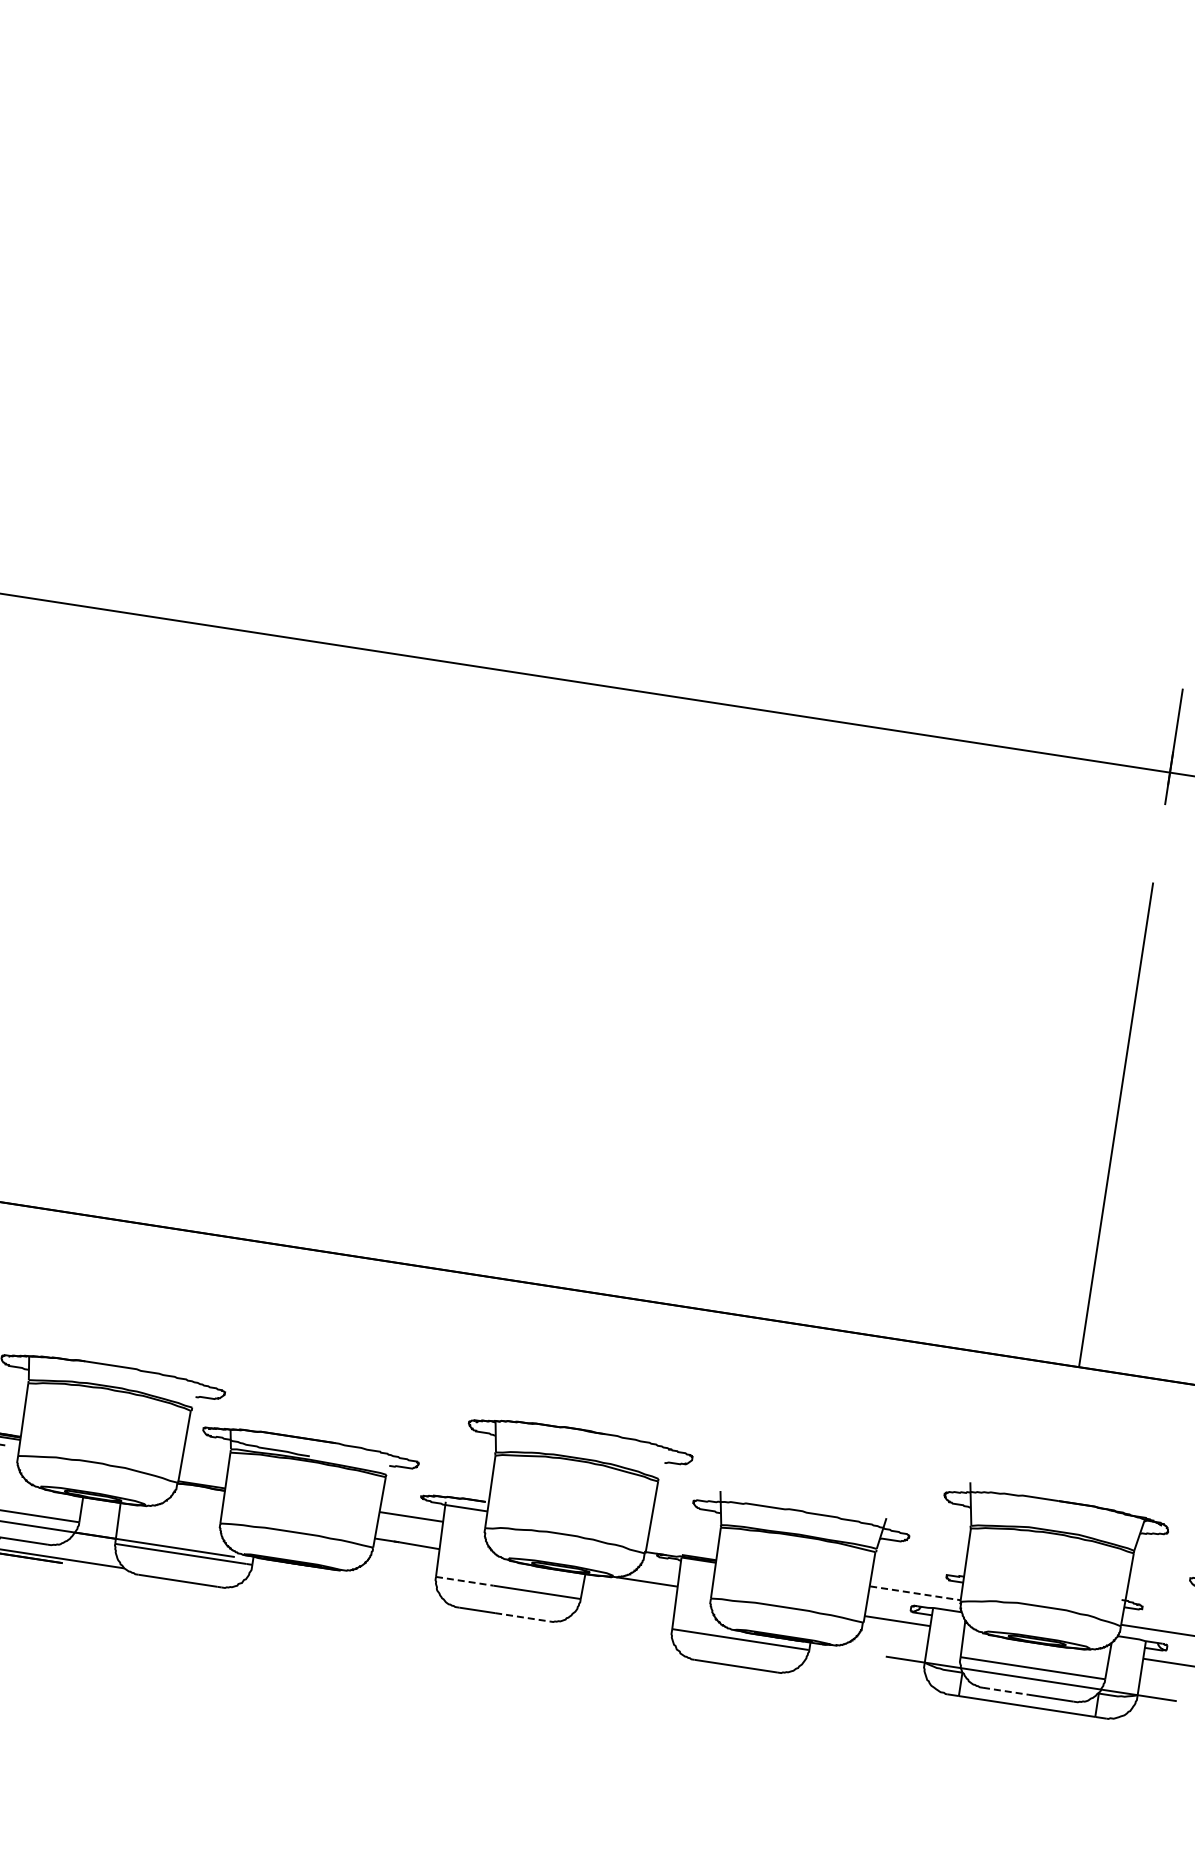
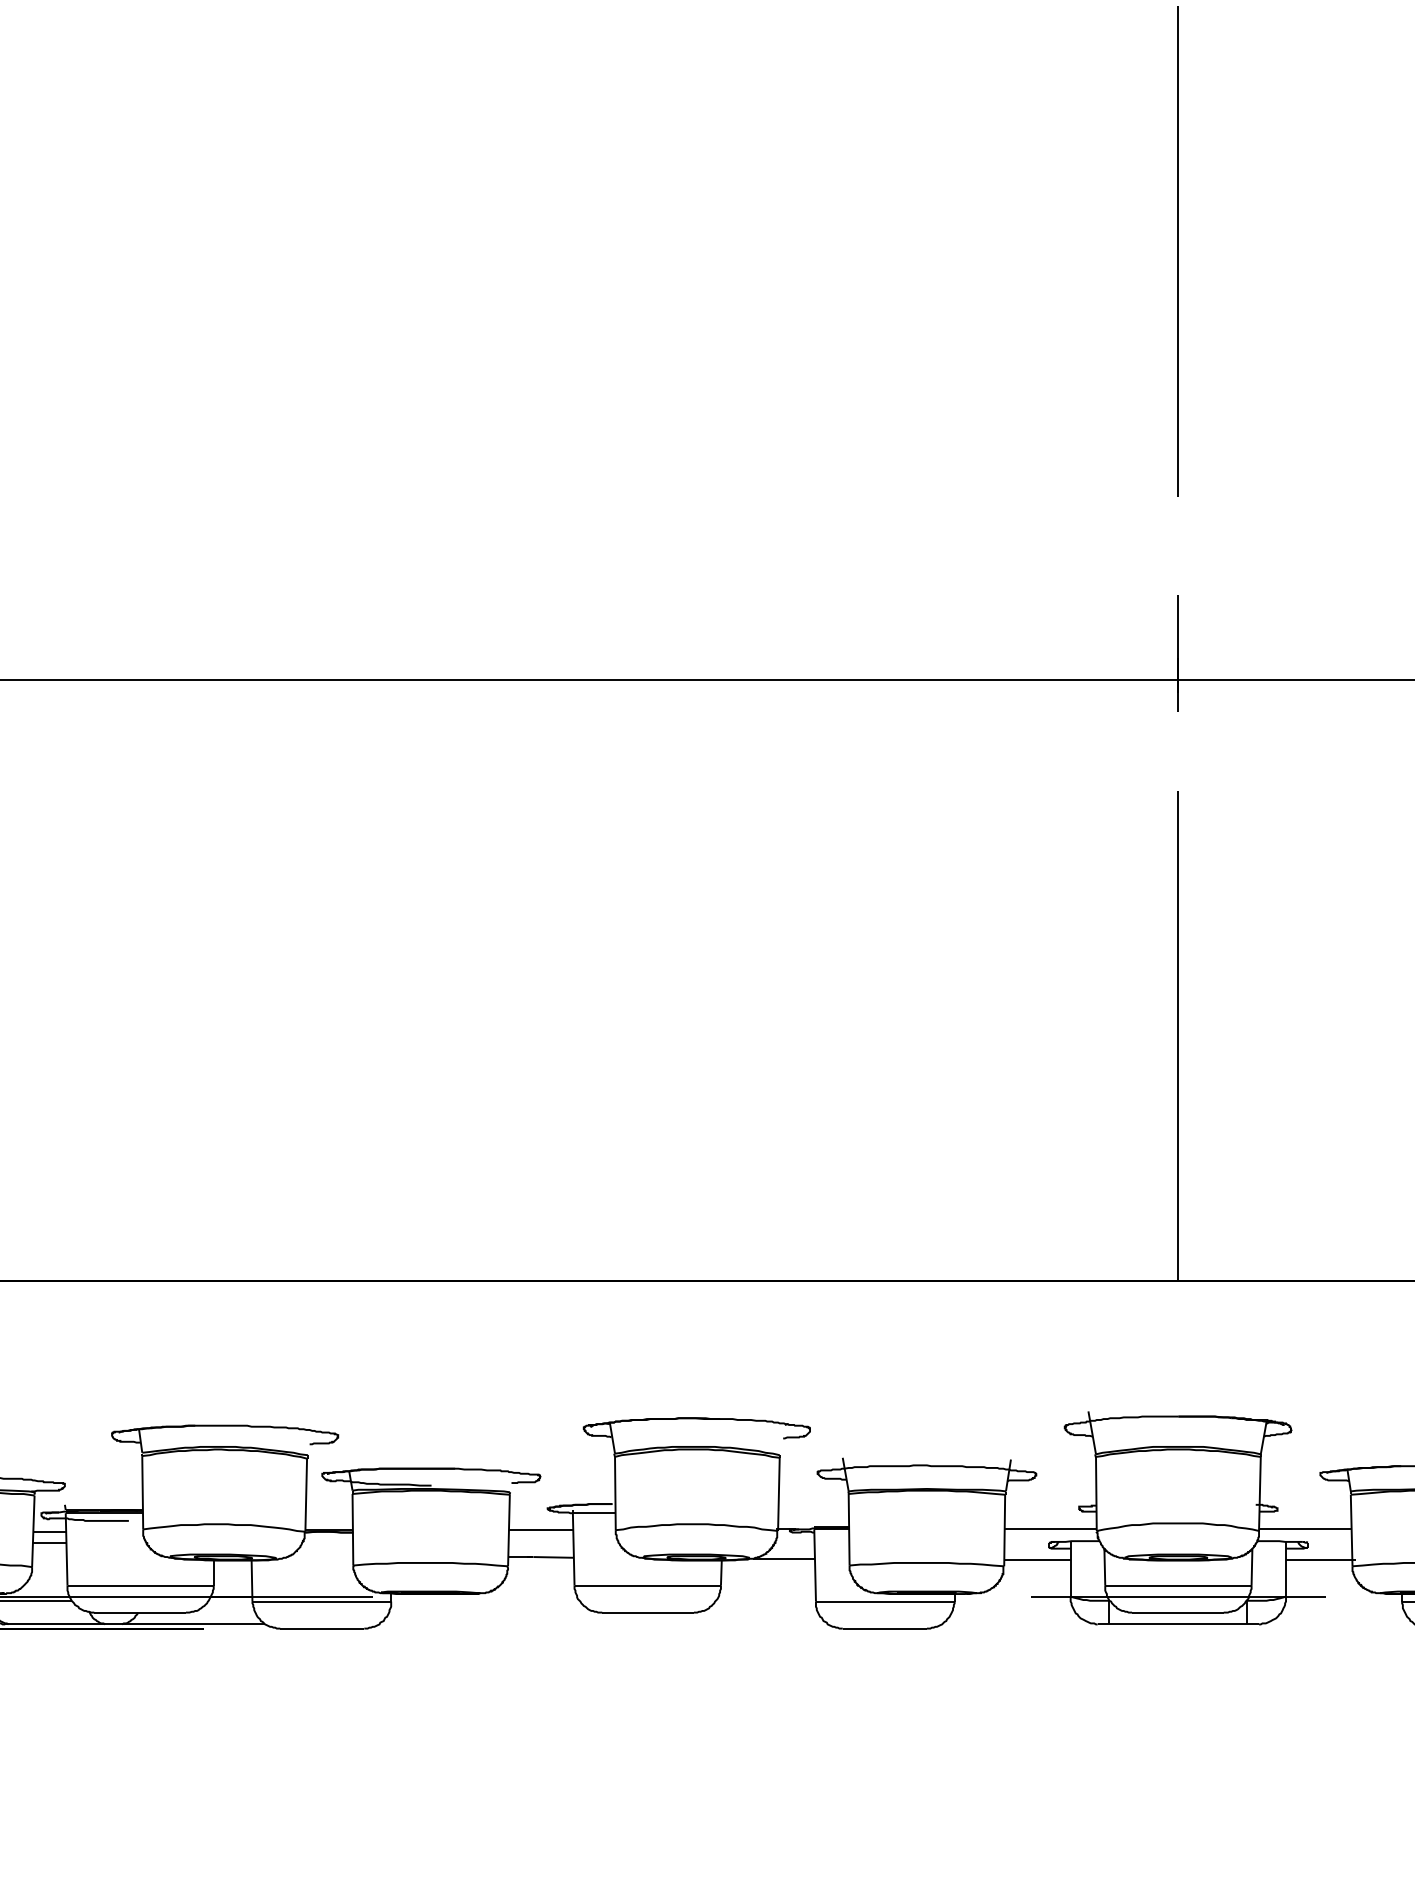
line: (465, 1581) -> (604, 1585), dashed -> solid
line: (914, 1593) -> (1050, 1529), dashed -> solid
line: (522, 1617) -> (666, 1612), dashed -> solid
line: (1006, 1691) -> (1155, 1612), dashed -> solid

